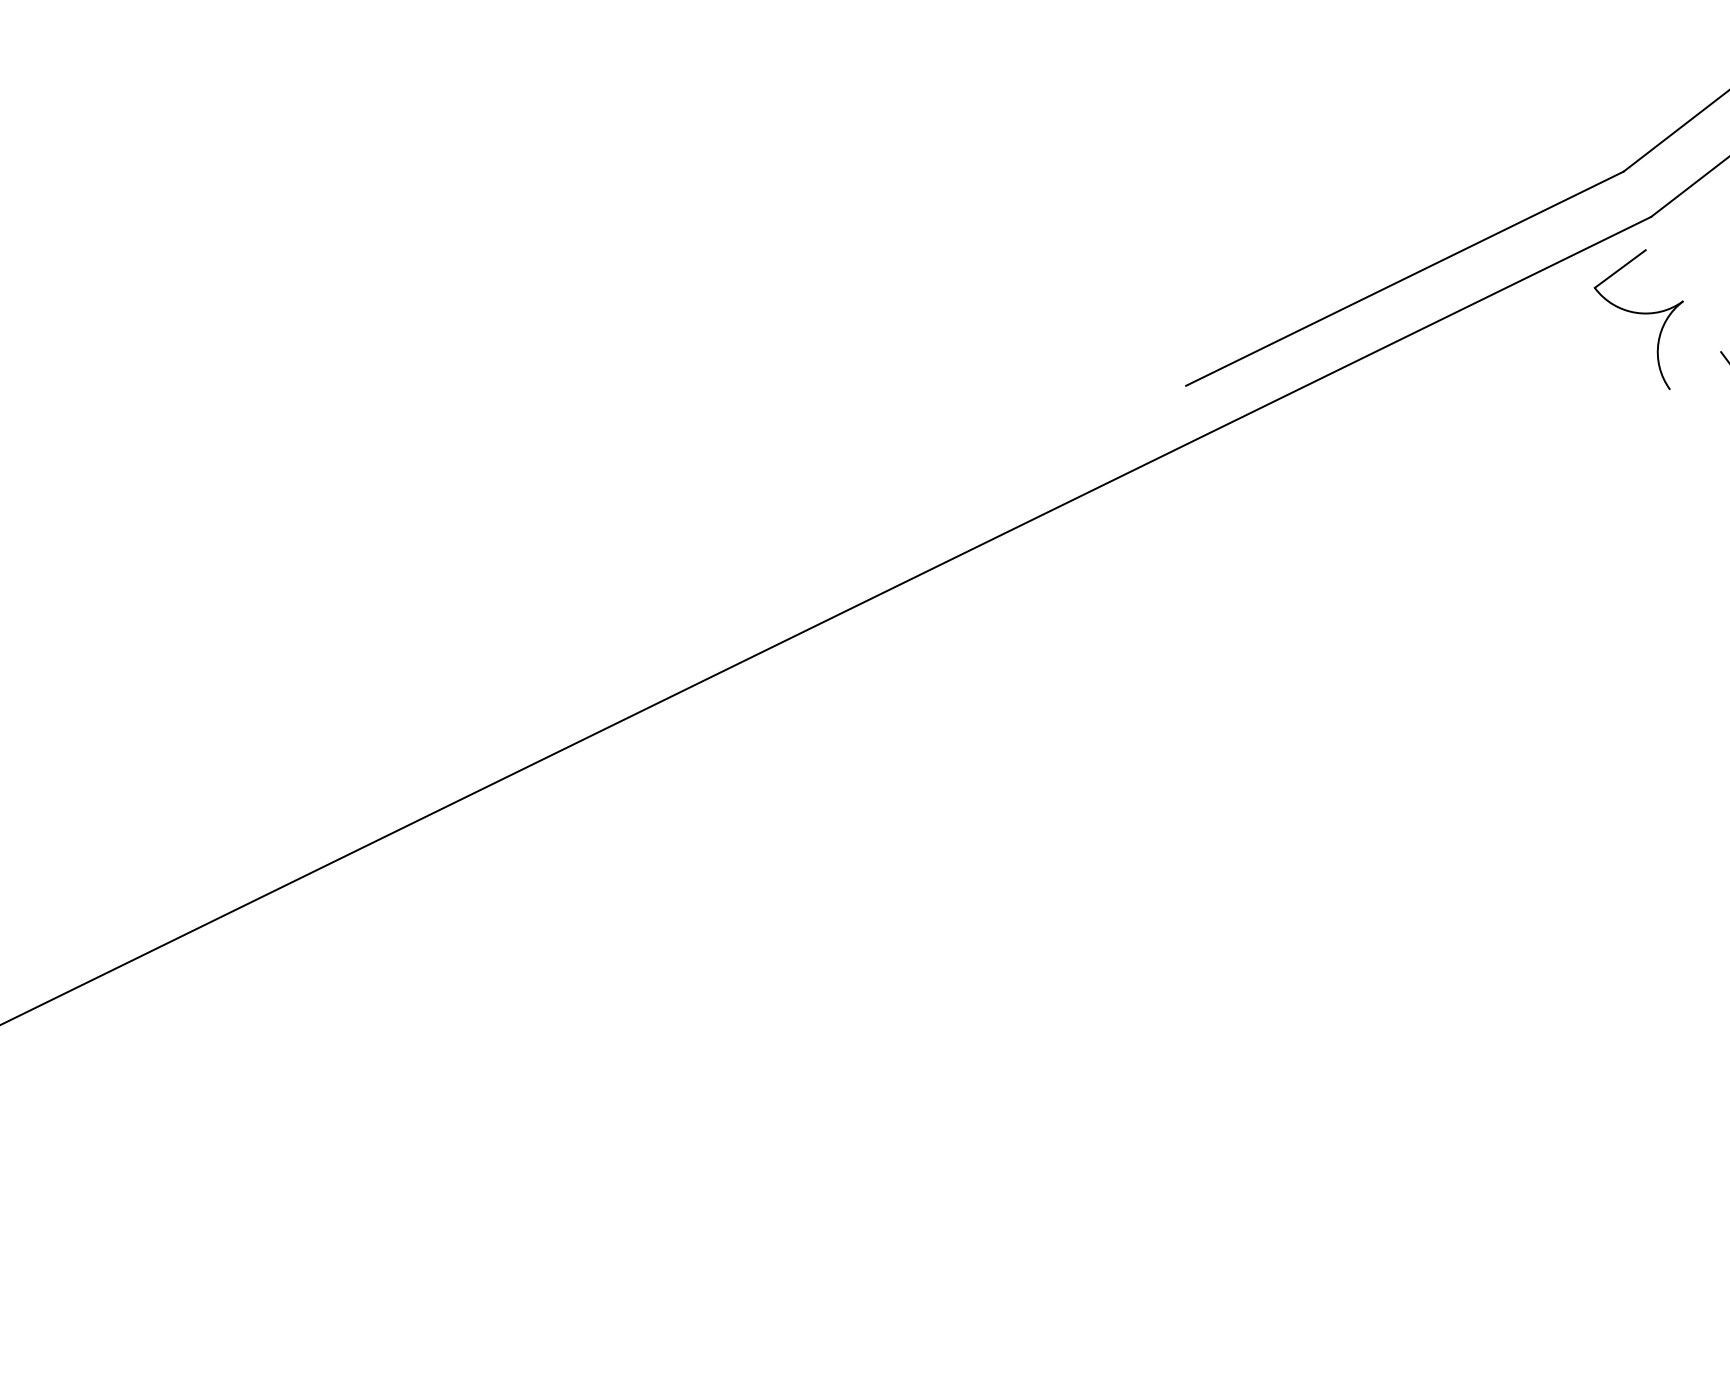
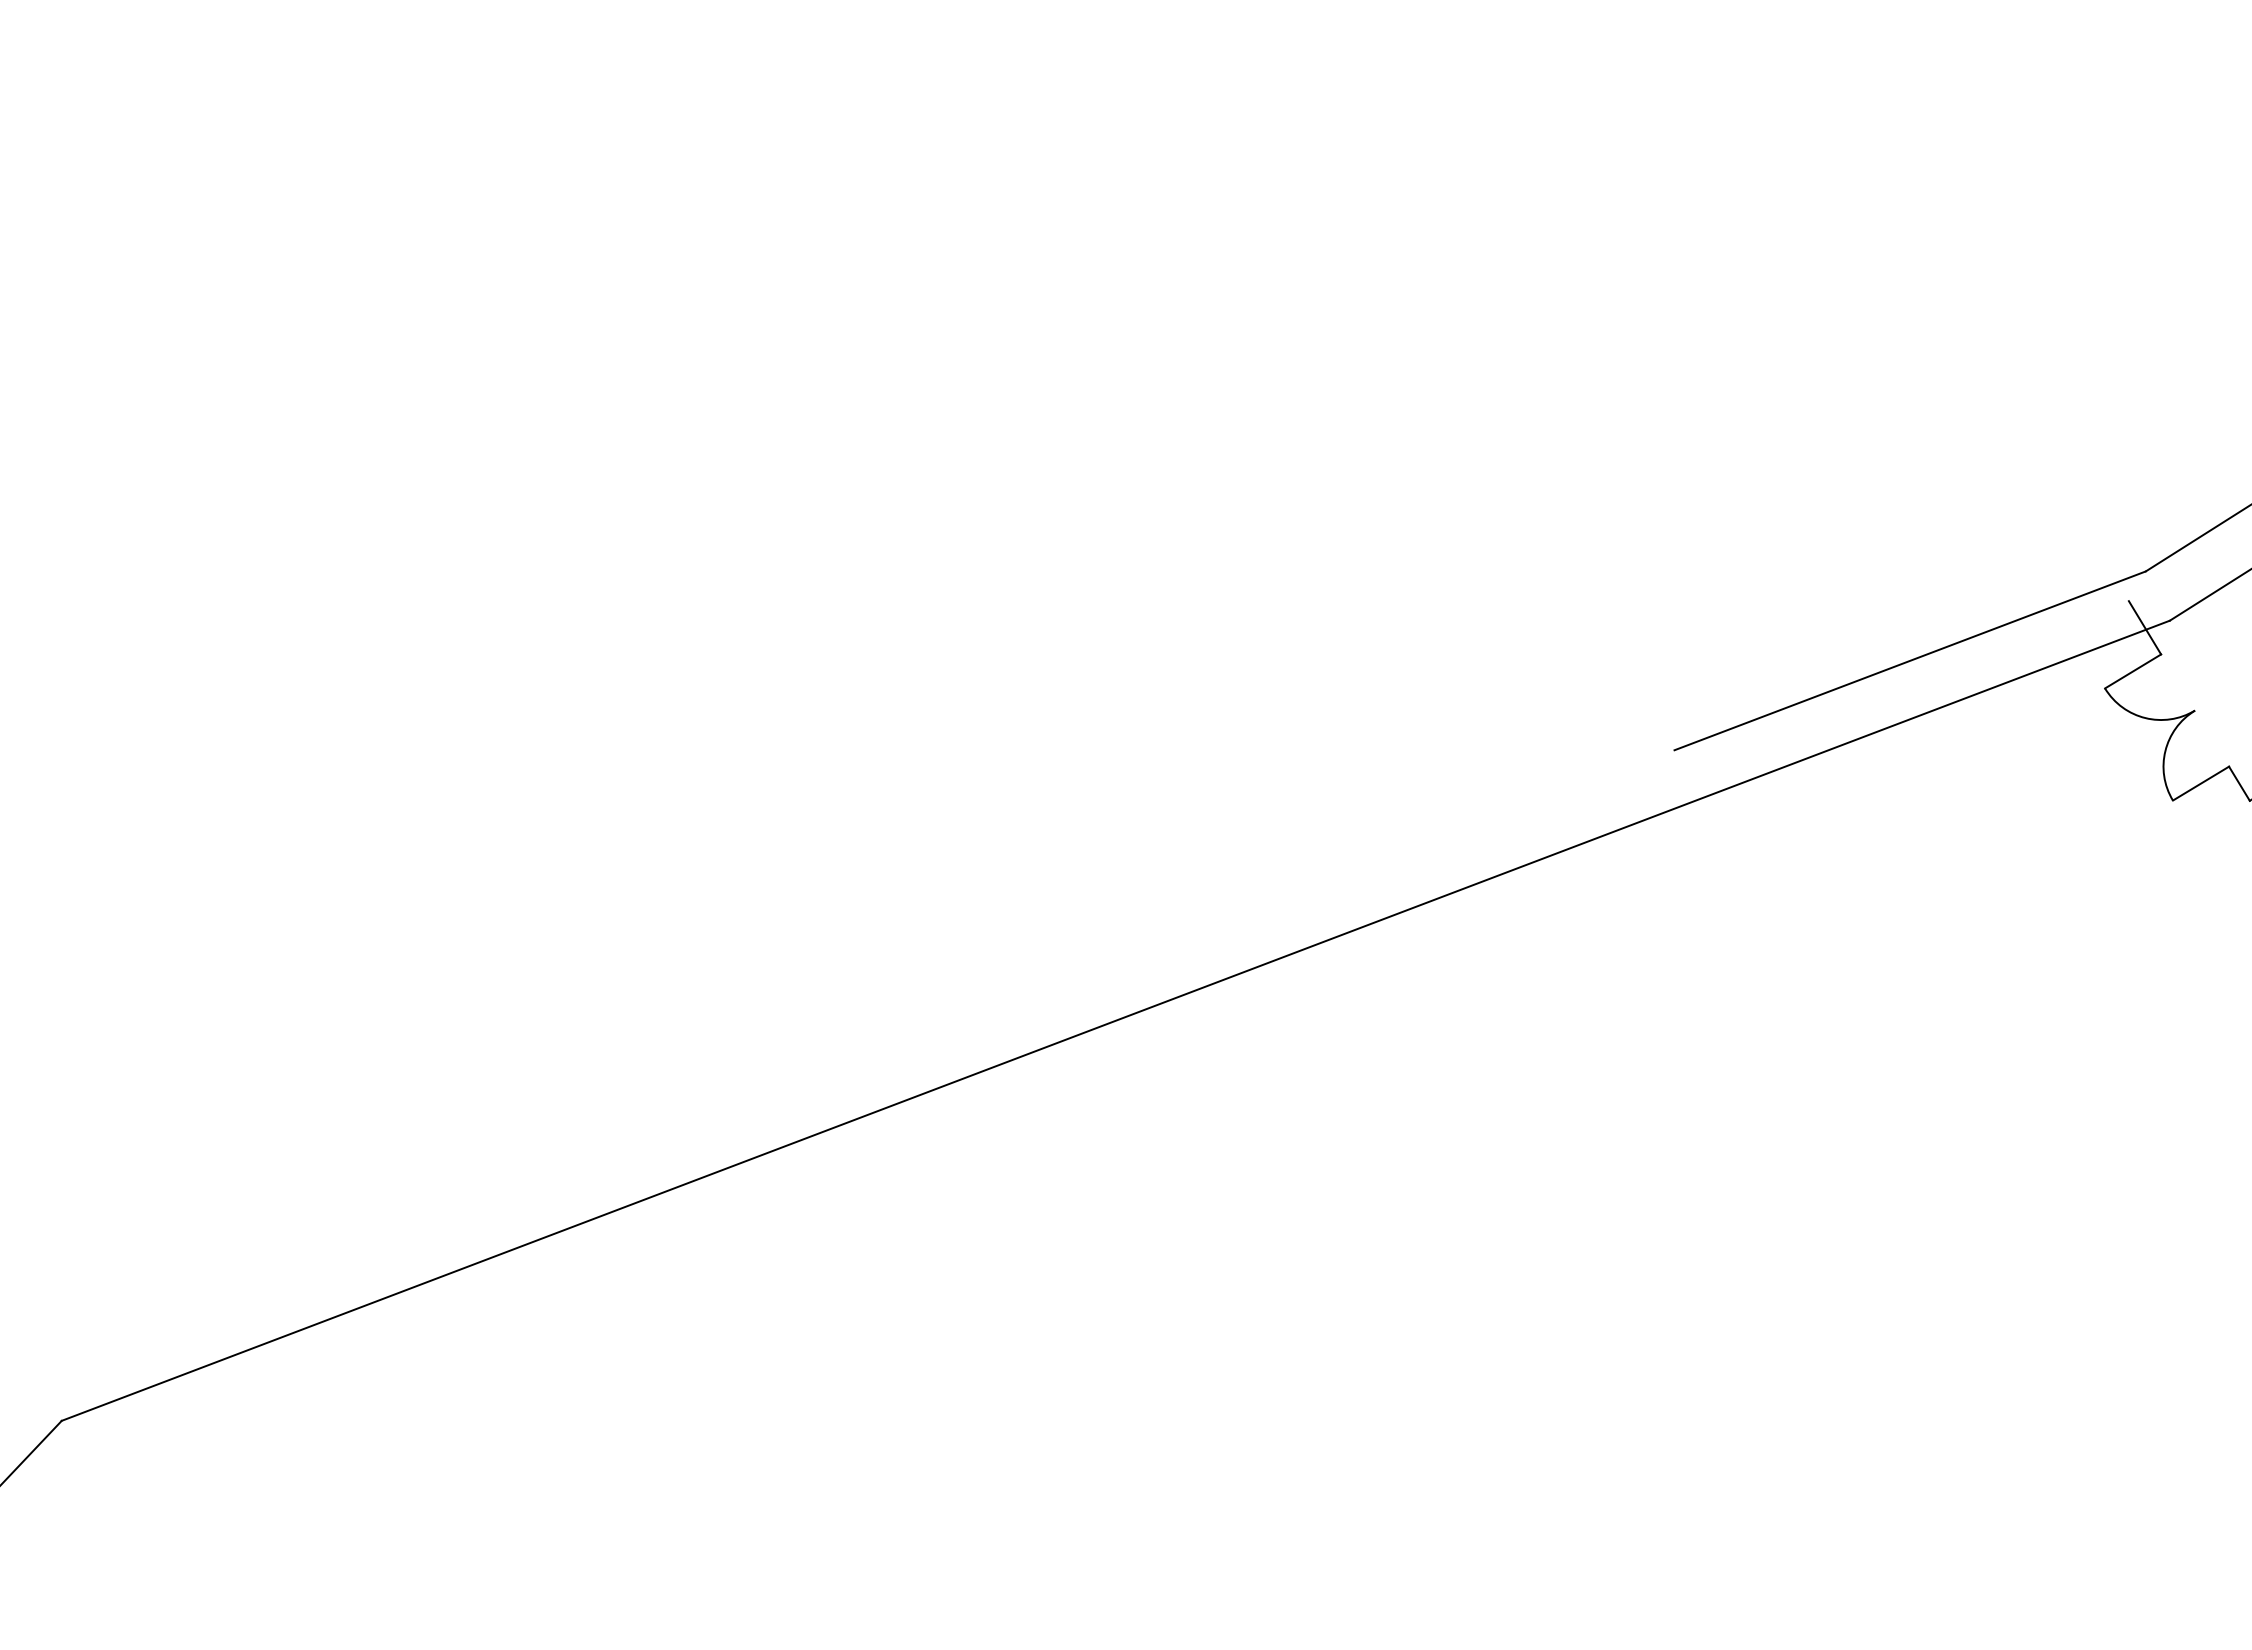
line: (1627, 225) -> (2144, 627), added
line: (1696, 370) -> (2201, 783), added

